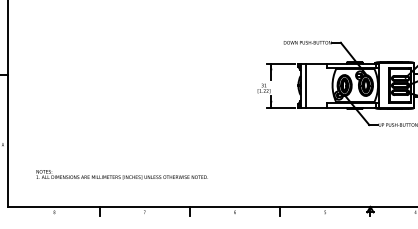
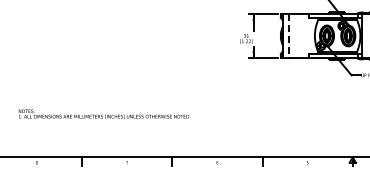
line: (306, 86) -> (288, 36), solid -> dashed
text: (121, 174) -> (103, 113), moved

